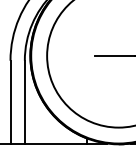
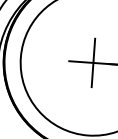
line: (118, 55) -> (93, 62), added

